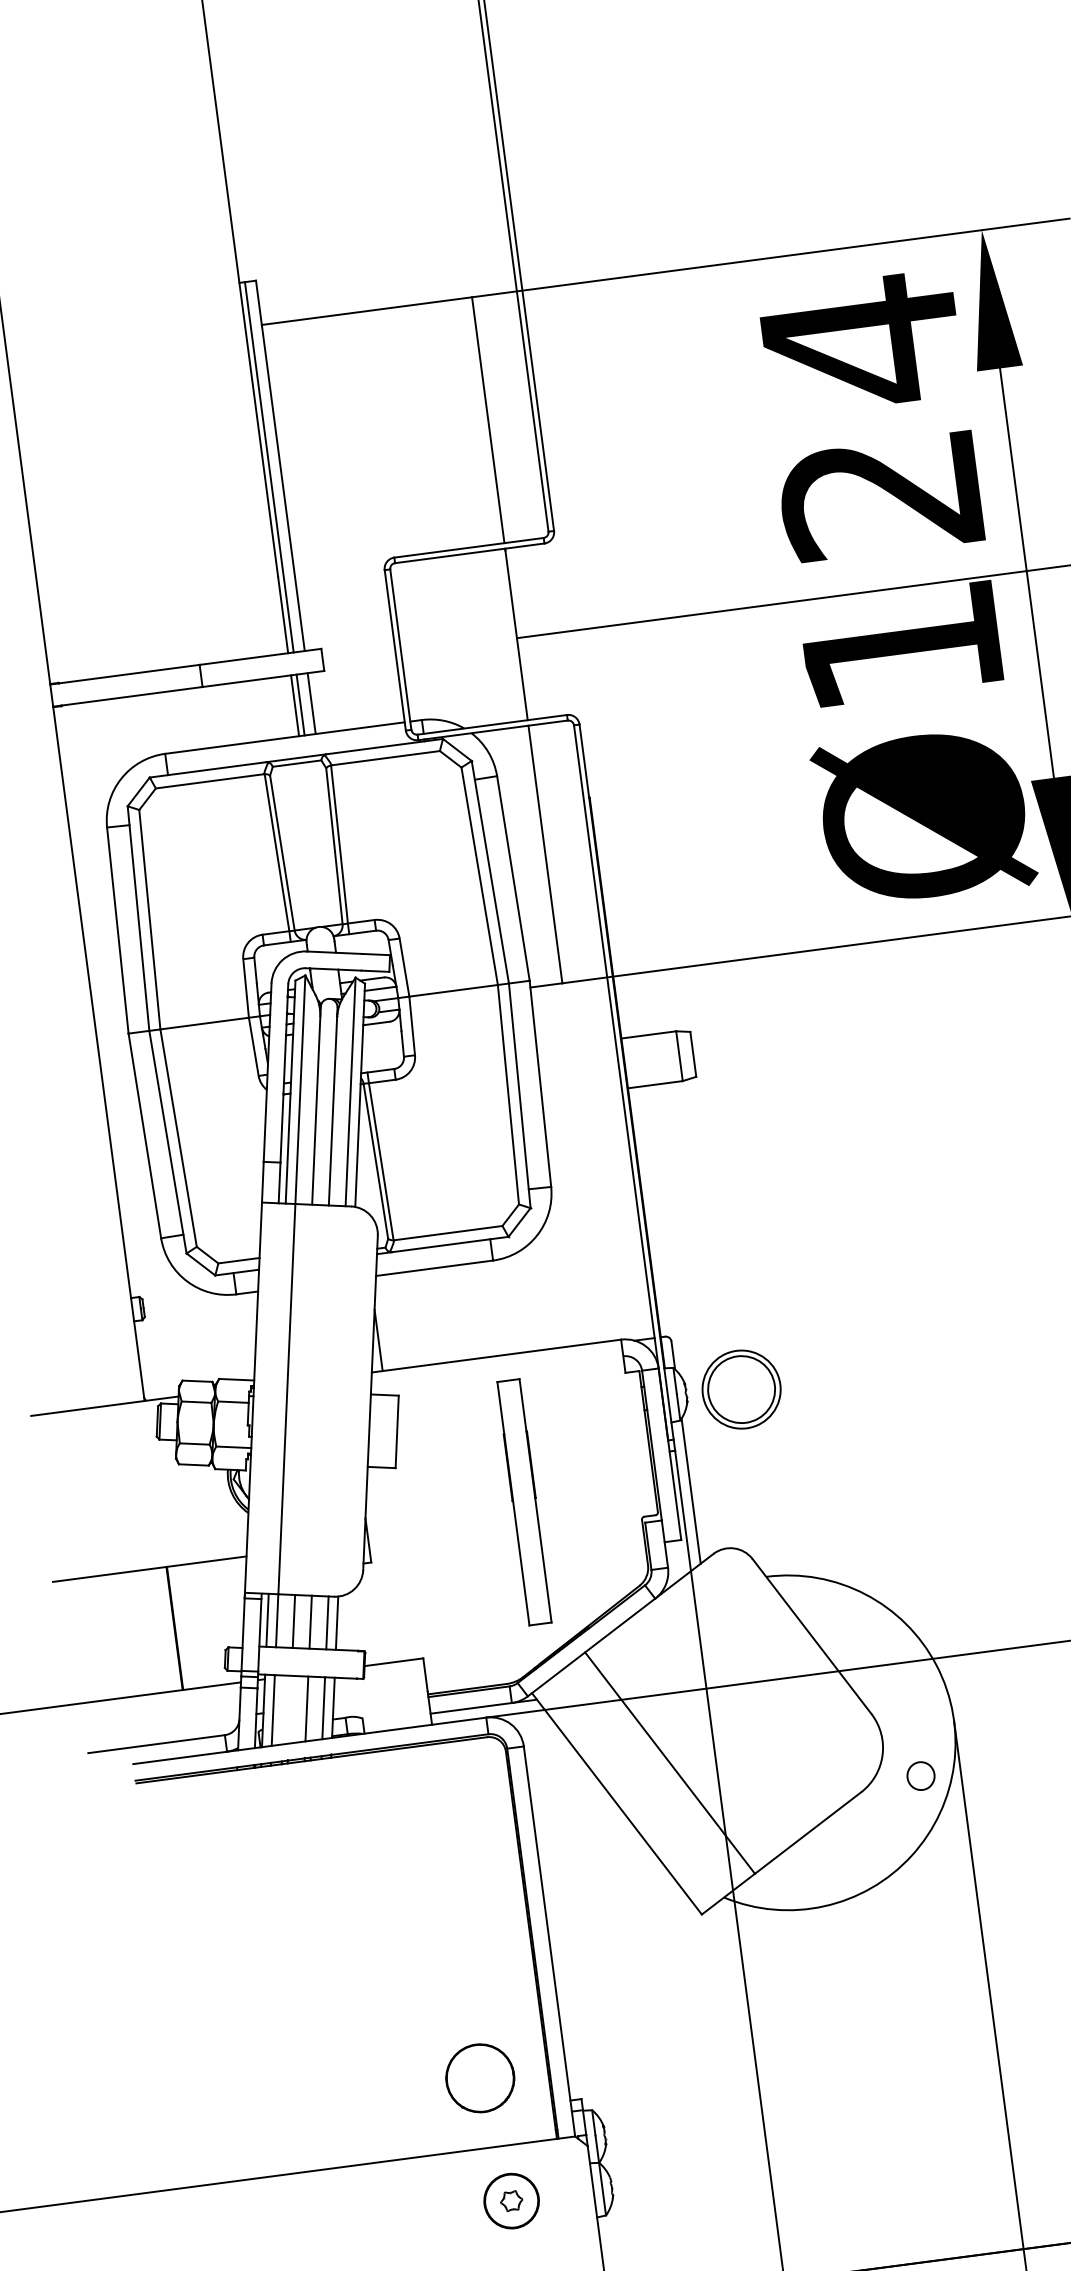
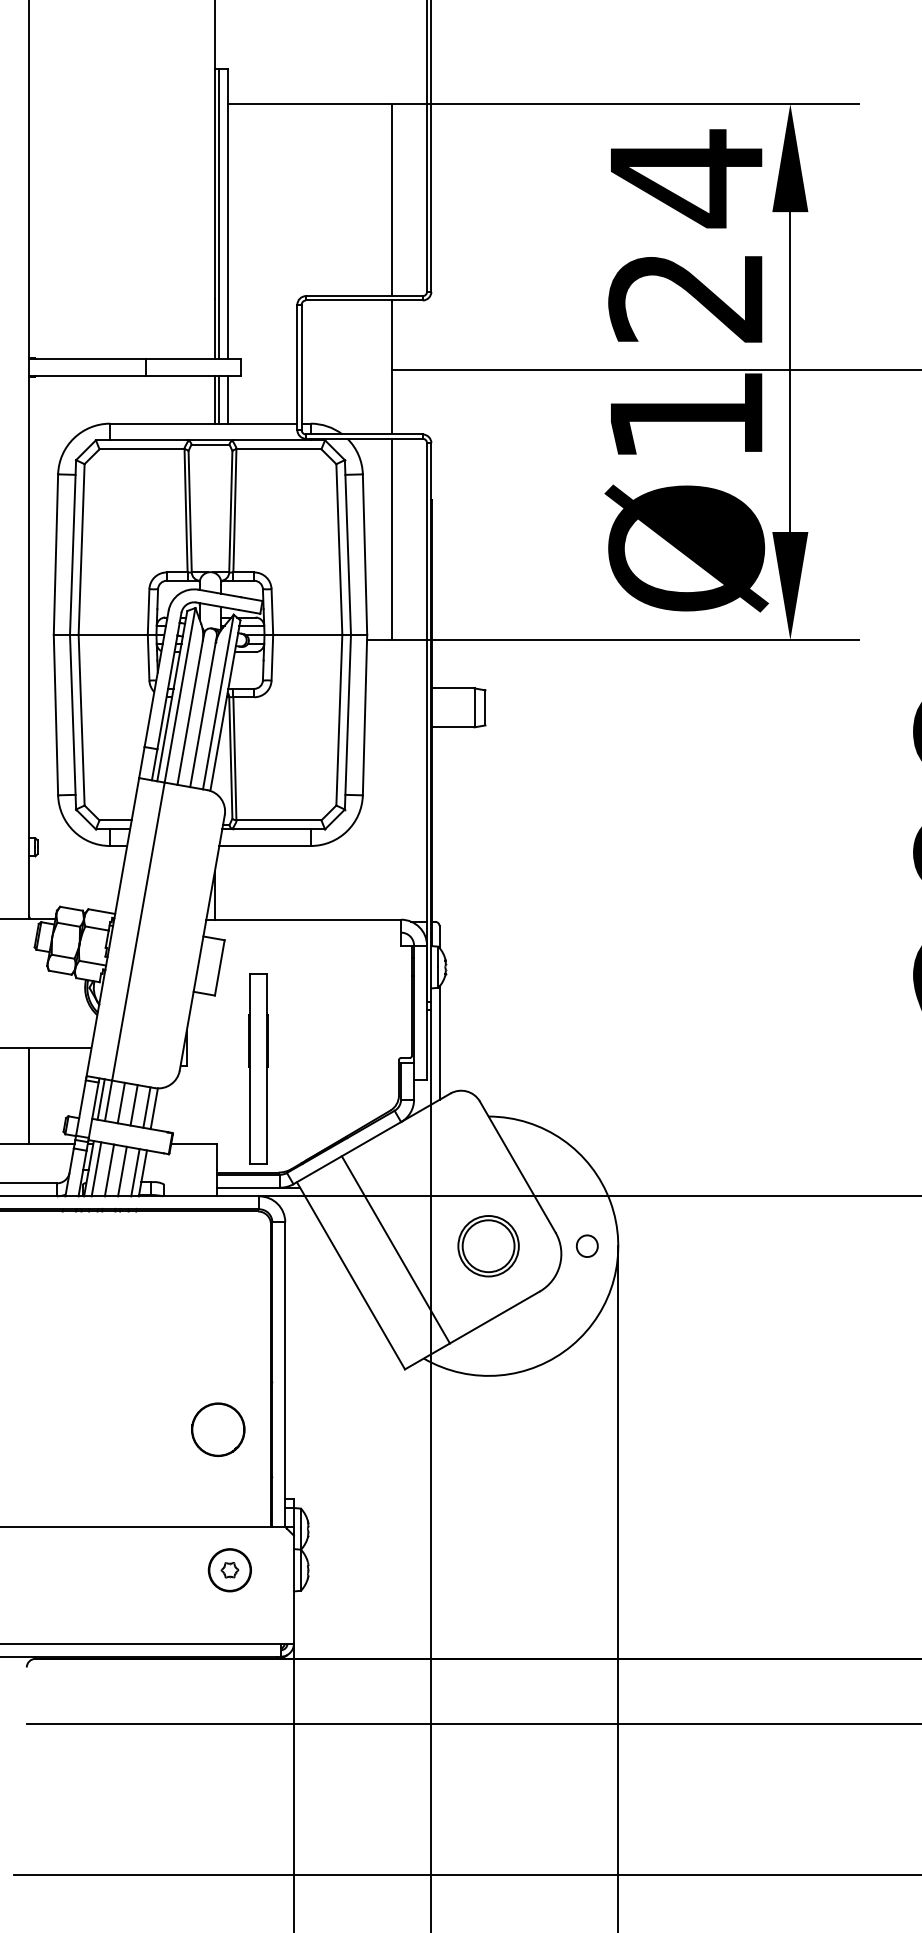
part: (741, 1389) -> (488, 1246), moved
part: (524, 1501) -> (258, 1068), moved
line: (290, 1709) -> (109, 1170), added
part: (919, 1775) -> (586, 1245), moved
circle: (480, 2077) -> (218, 1429), moved

